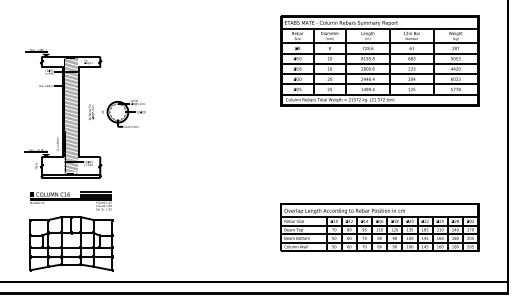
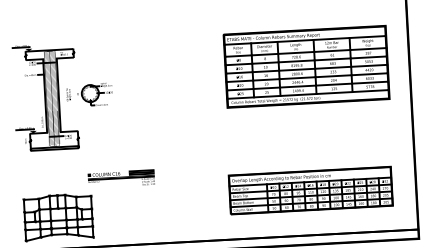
part: (379, 60) -> (306, 66), moved
part: (84, 113) -> (62, 96), moved
part: (70, 200) -> (120, 178), moved

